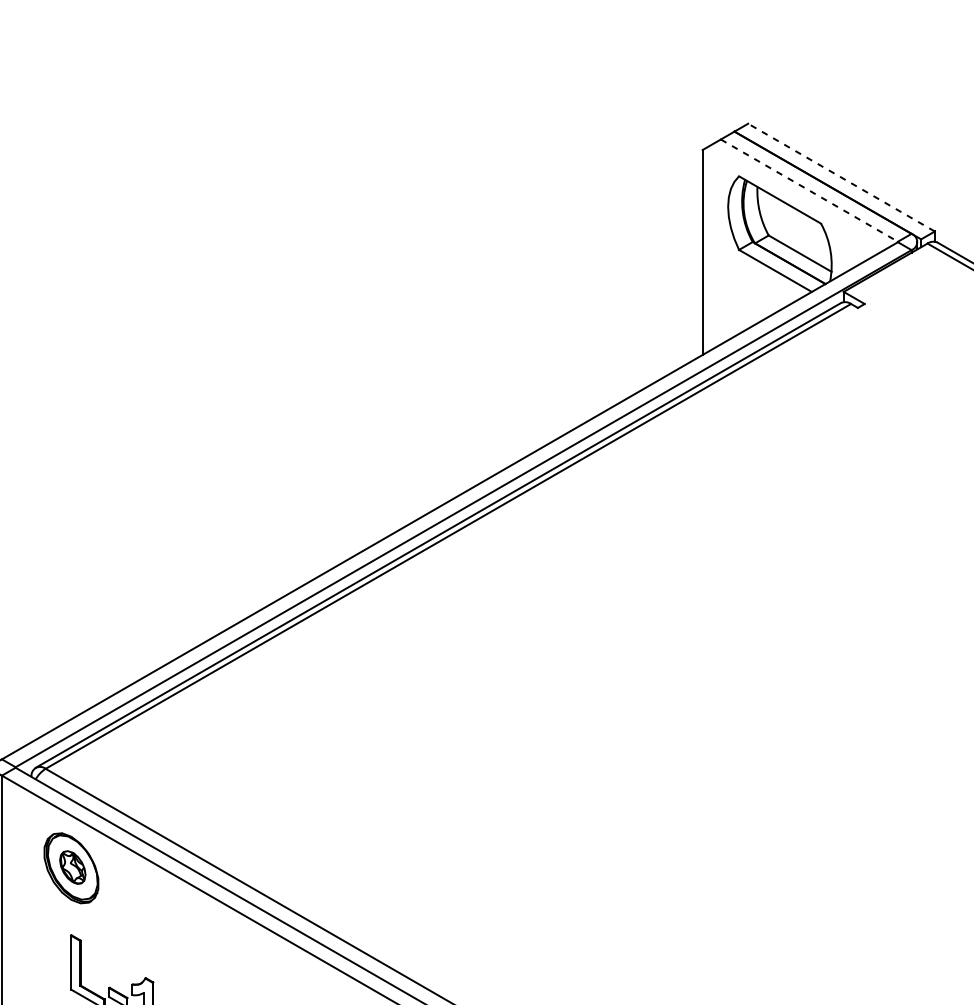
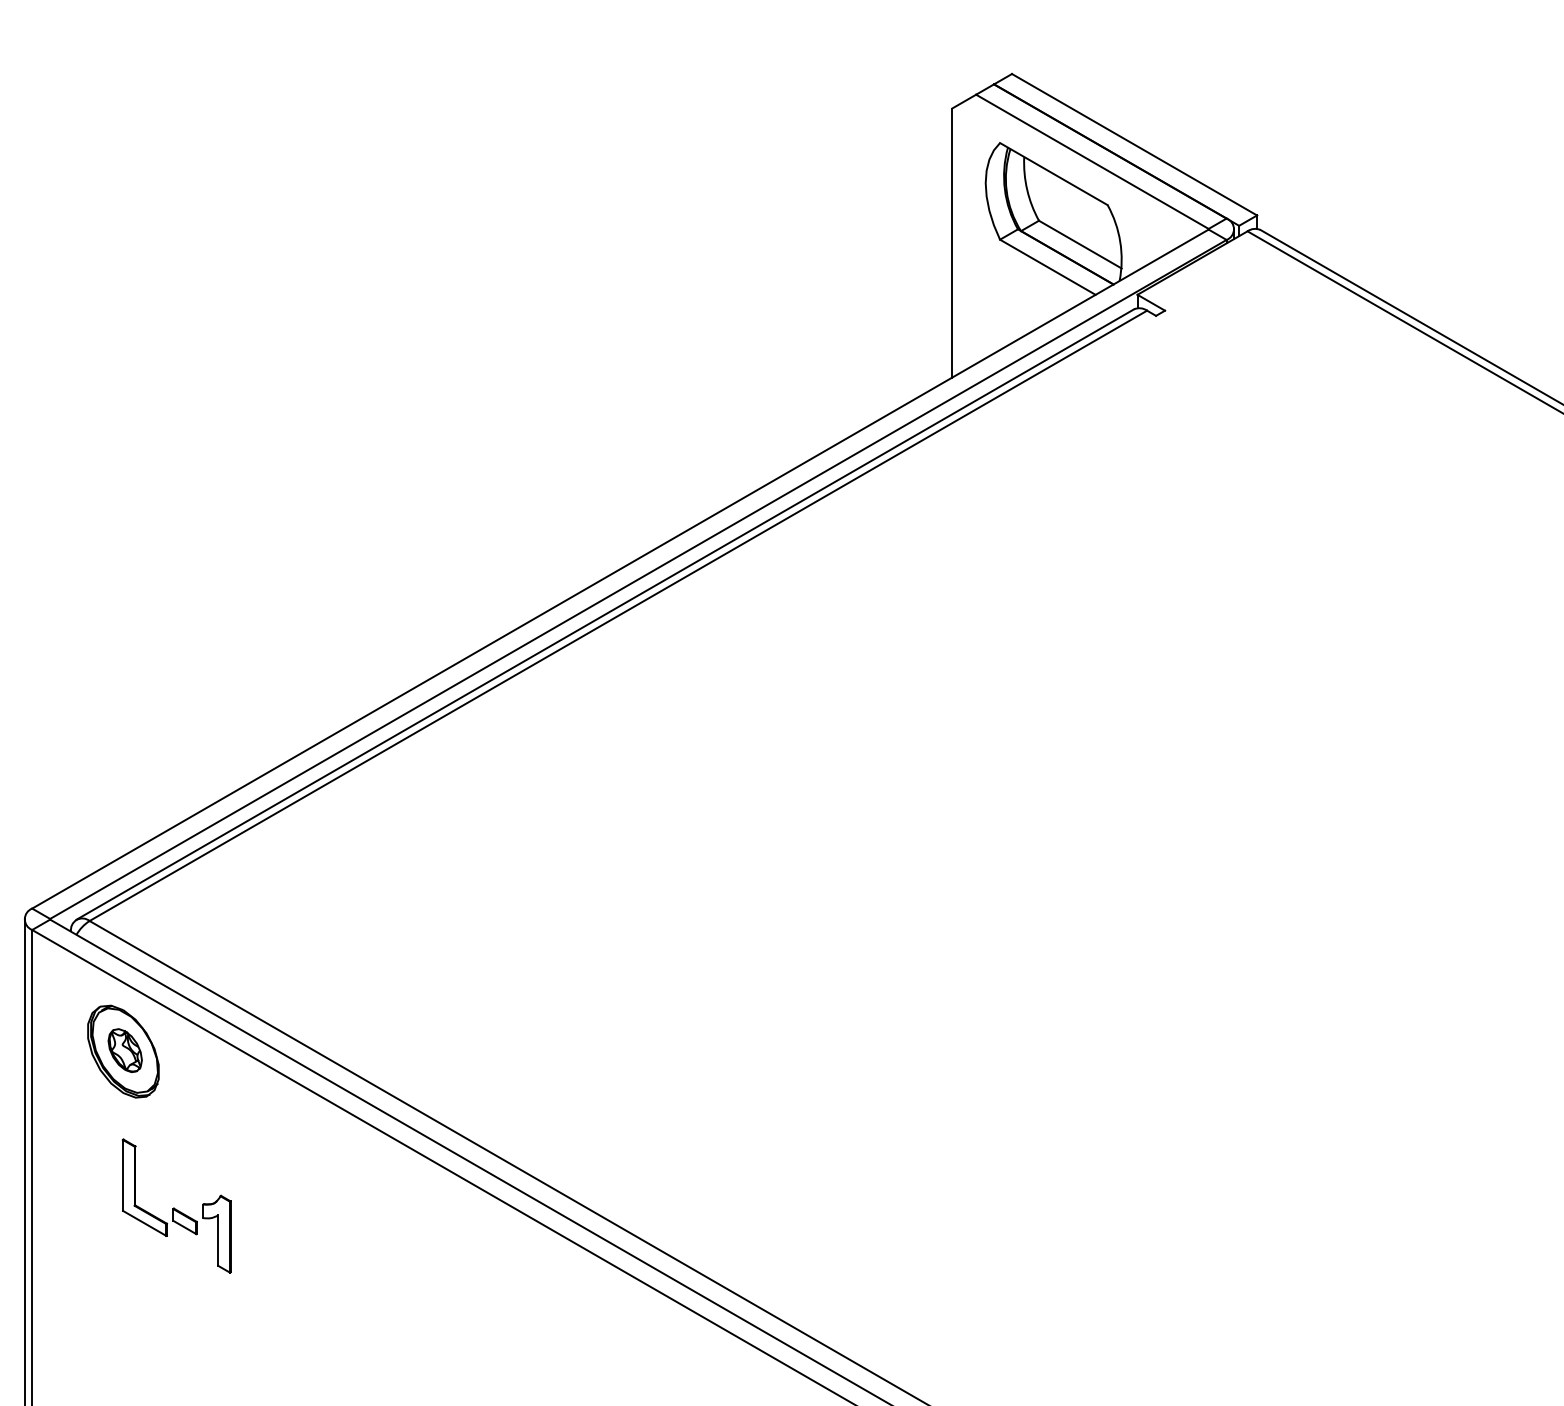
line: (841, 177) -> (1134, 144), dashed -> solid
line: (809, 191) -> (1092, 162), dashed -> solid

